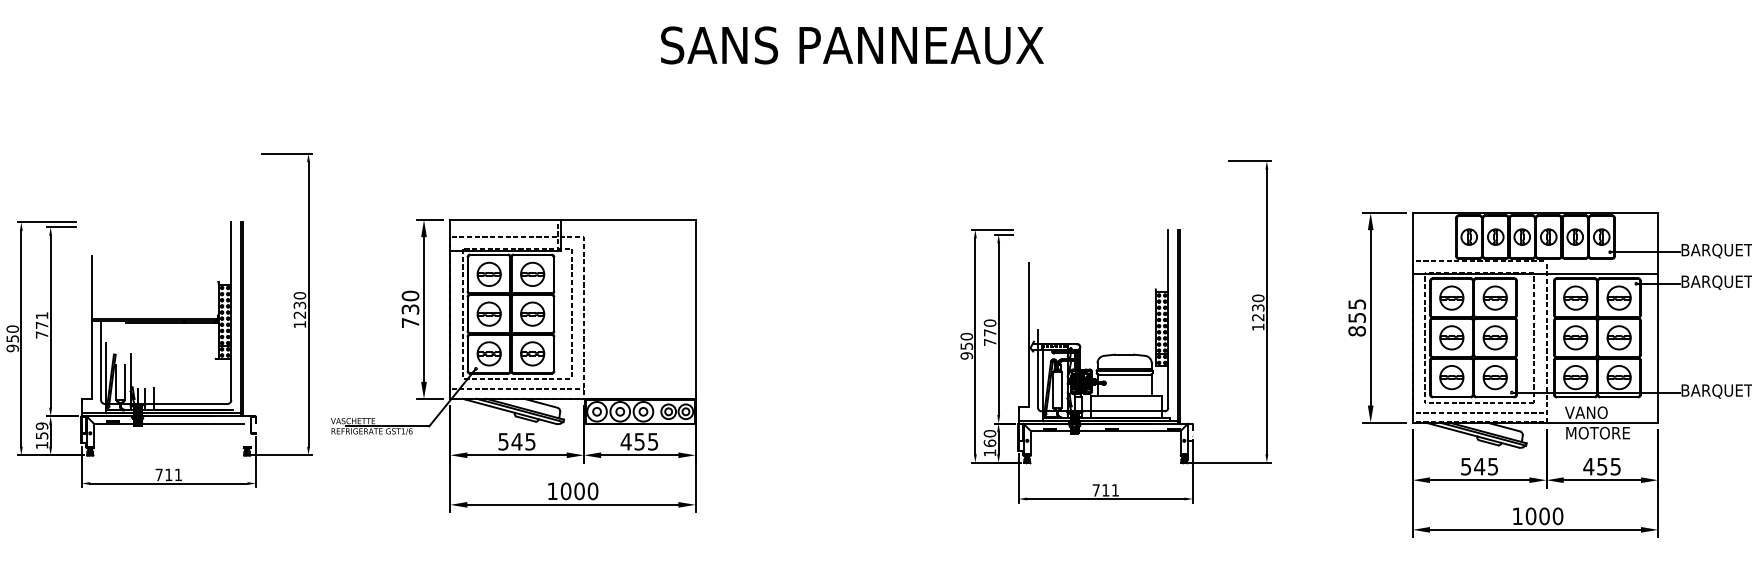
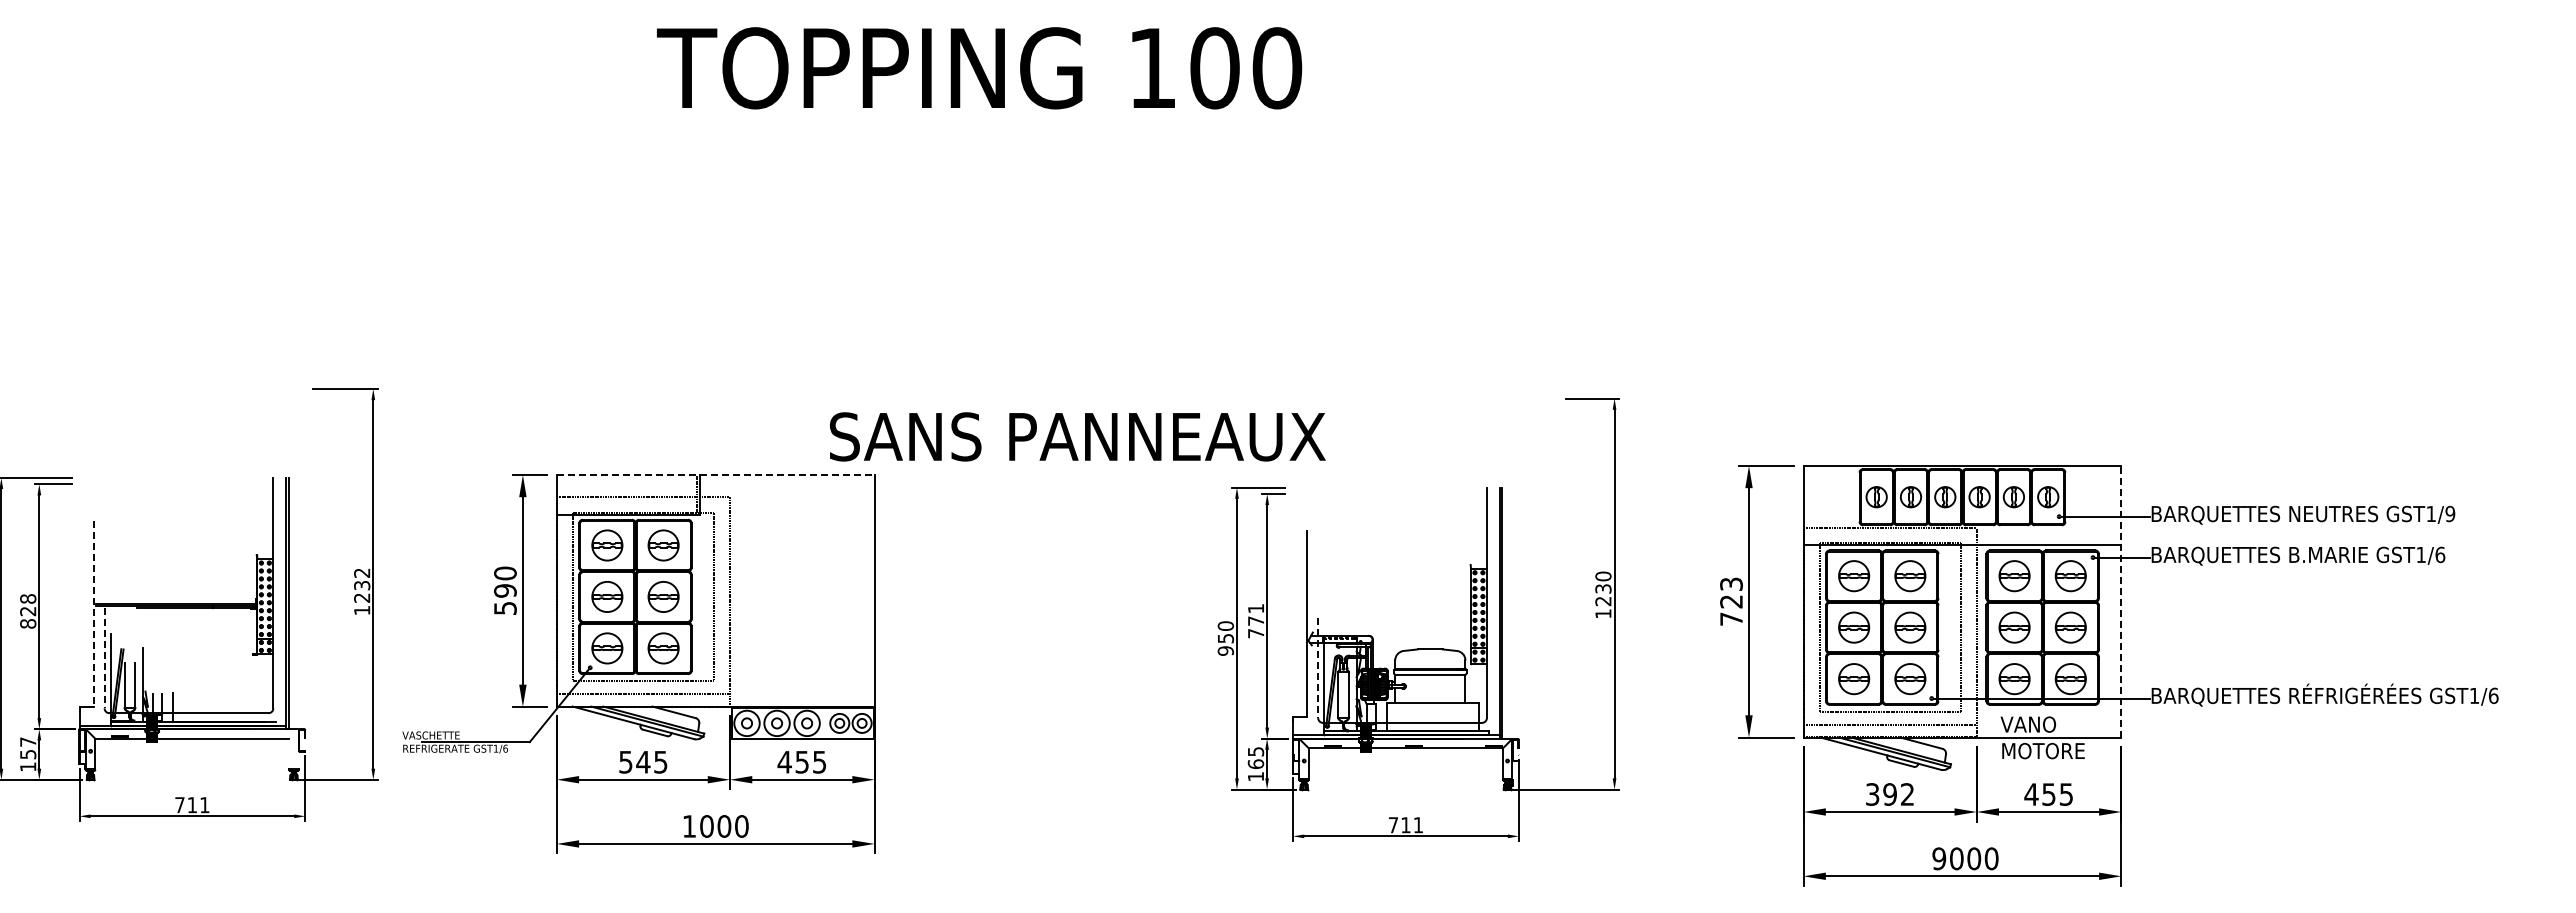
text: (852, 45) -> (1077, 436), moved
line: (572, 219) -> (715, 474), solid -> dashed
text: (300, 295) -> (362, 572), 1230 -> 1232
text: (410, 316) -> (505, 599), 730 -> 590
text: (1357, 317) -> (1731, 601), 855 -> 723
line: (1658, 317) -> (2121, 601), solid -> dashed
text: (990, 323) -> (1256, 608), 770 -> 771
text: (42, 325) -> (28, 611), 771 -> 828
line: (92, 327) -> (93, 614), solid -> dashed
line: (100, 361) -> (104, 658), solid -> dashed
line: (1038, 369) -> (1318, 668), solid -> dashed
text: (42, 425) -> (28, 741), 159 -> 157
text: (989, 433) -> (1255, 751), 160 -> 165
text: (1479, 466) -> (1889, 794), 545 -> 392
text: (1517, 516) -> (1939, 858), 1000 -> 9000

